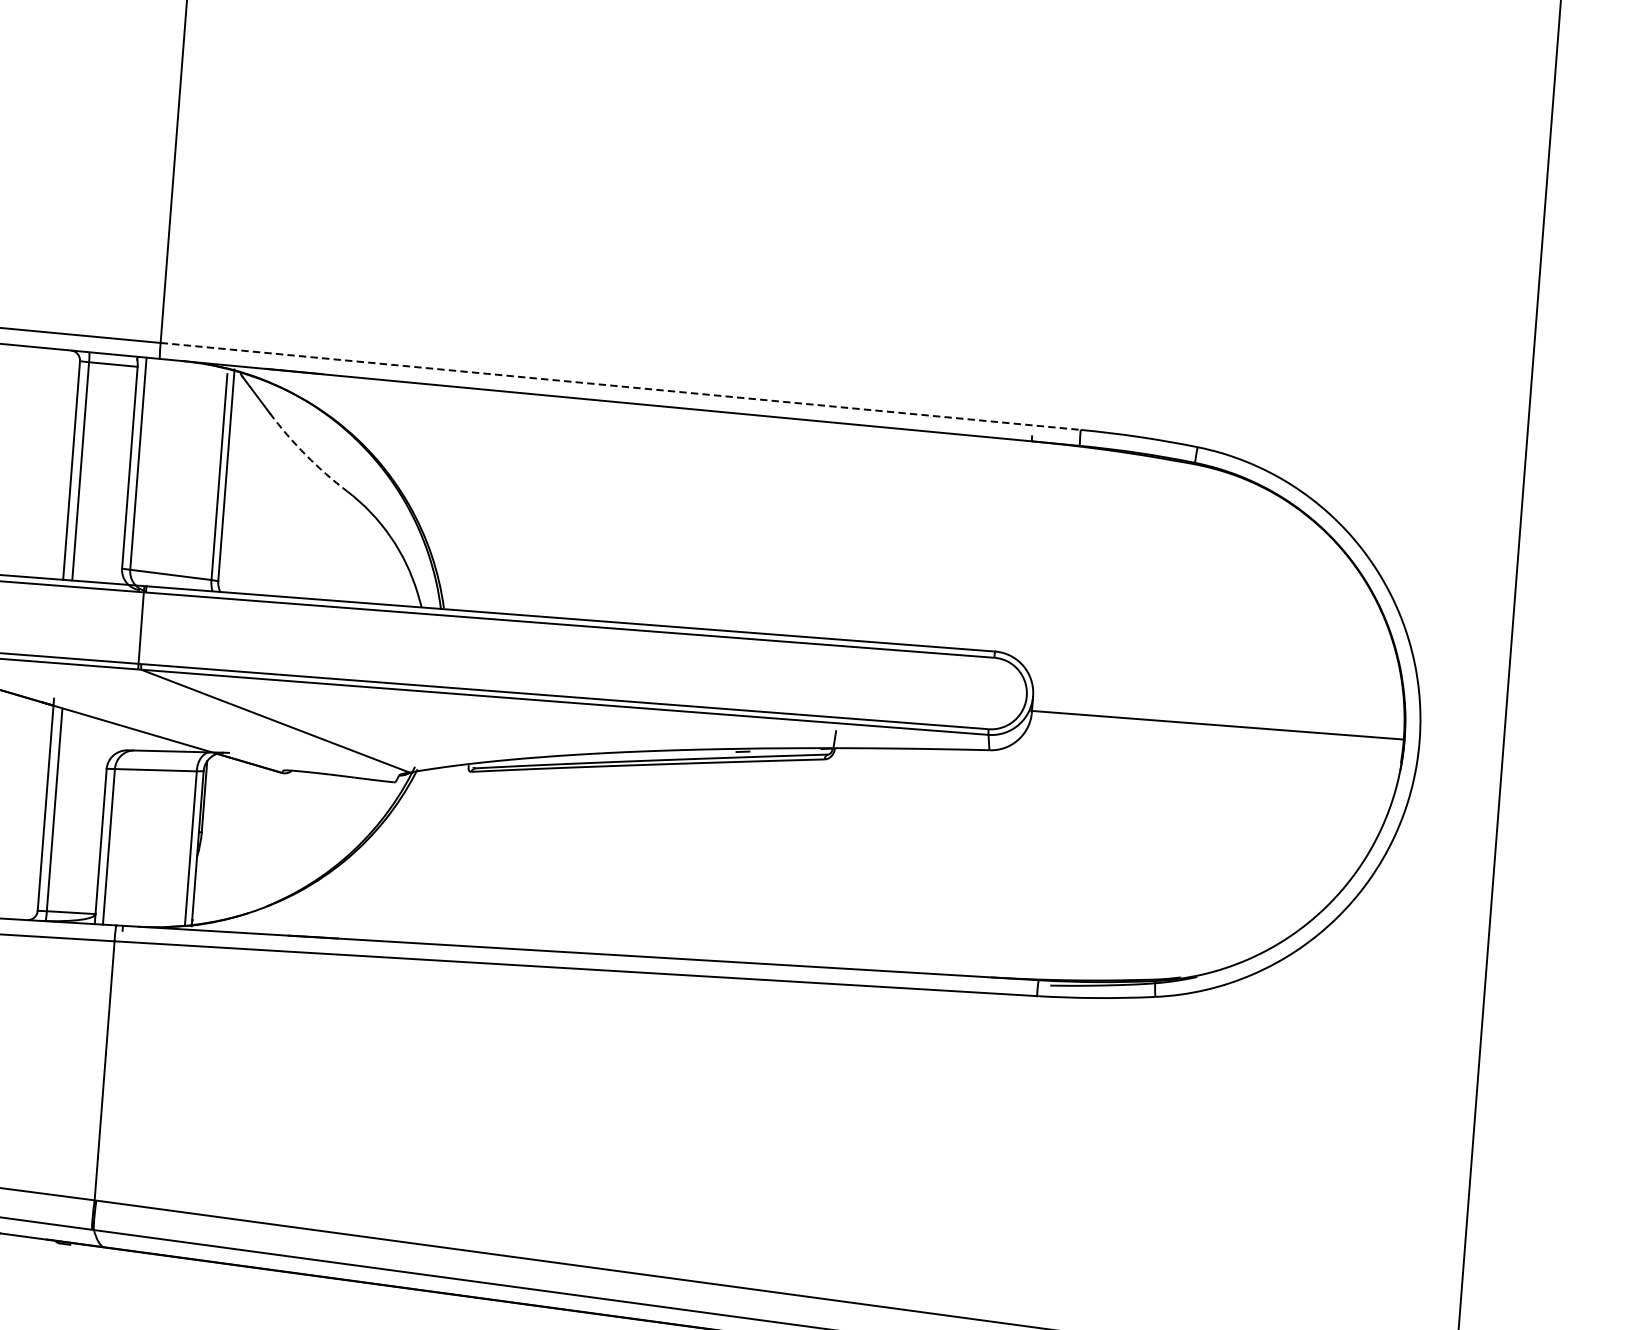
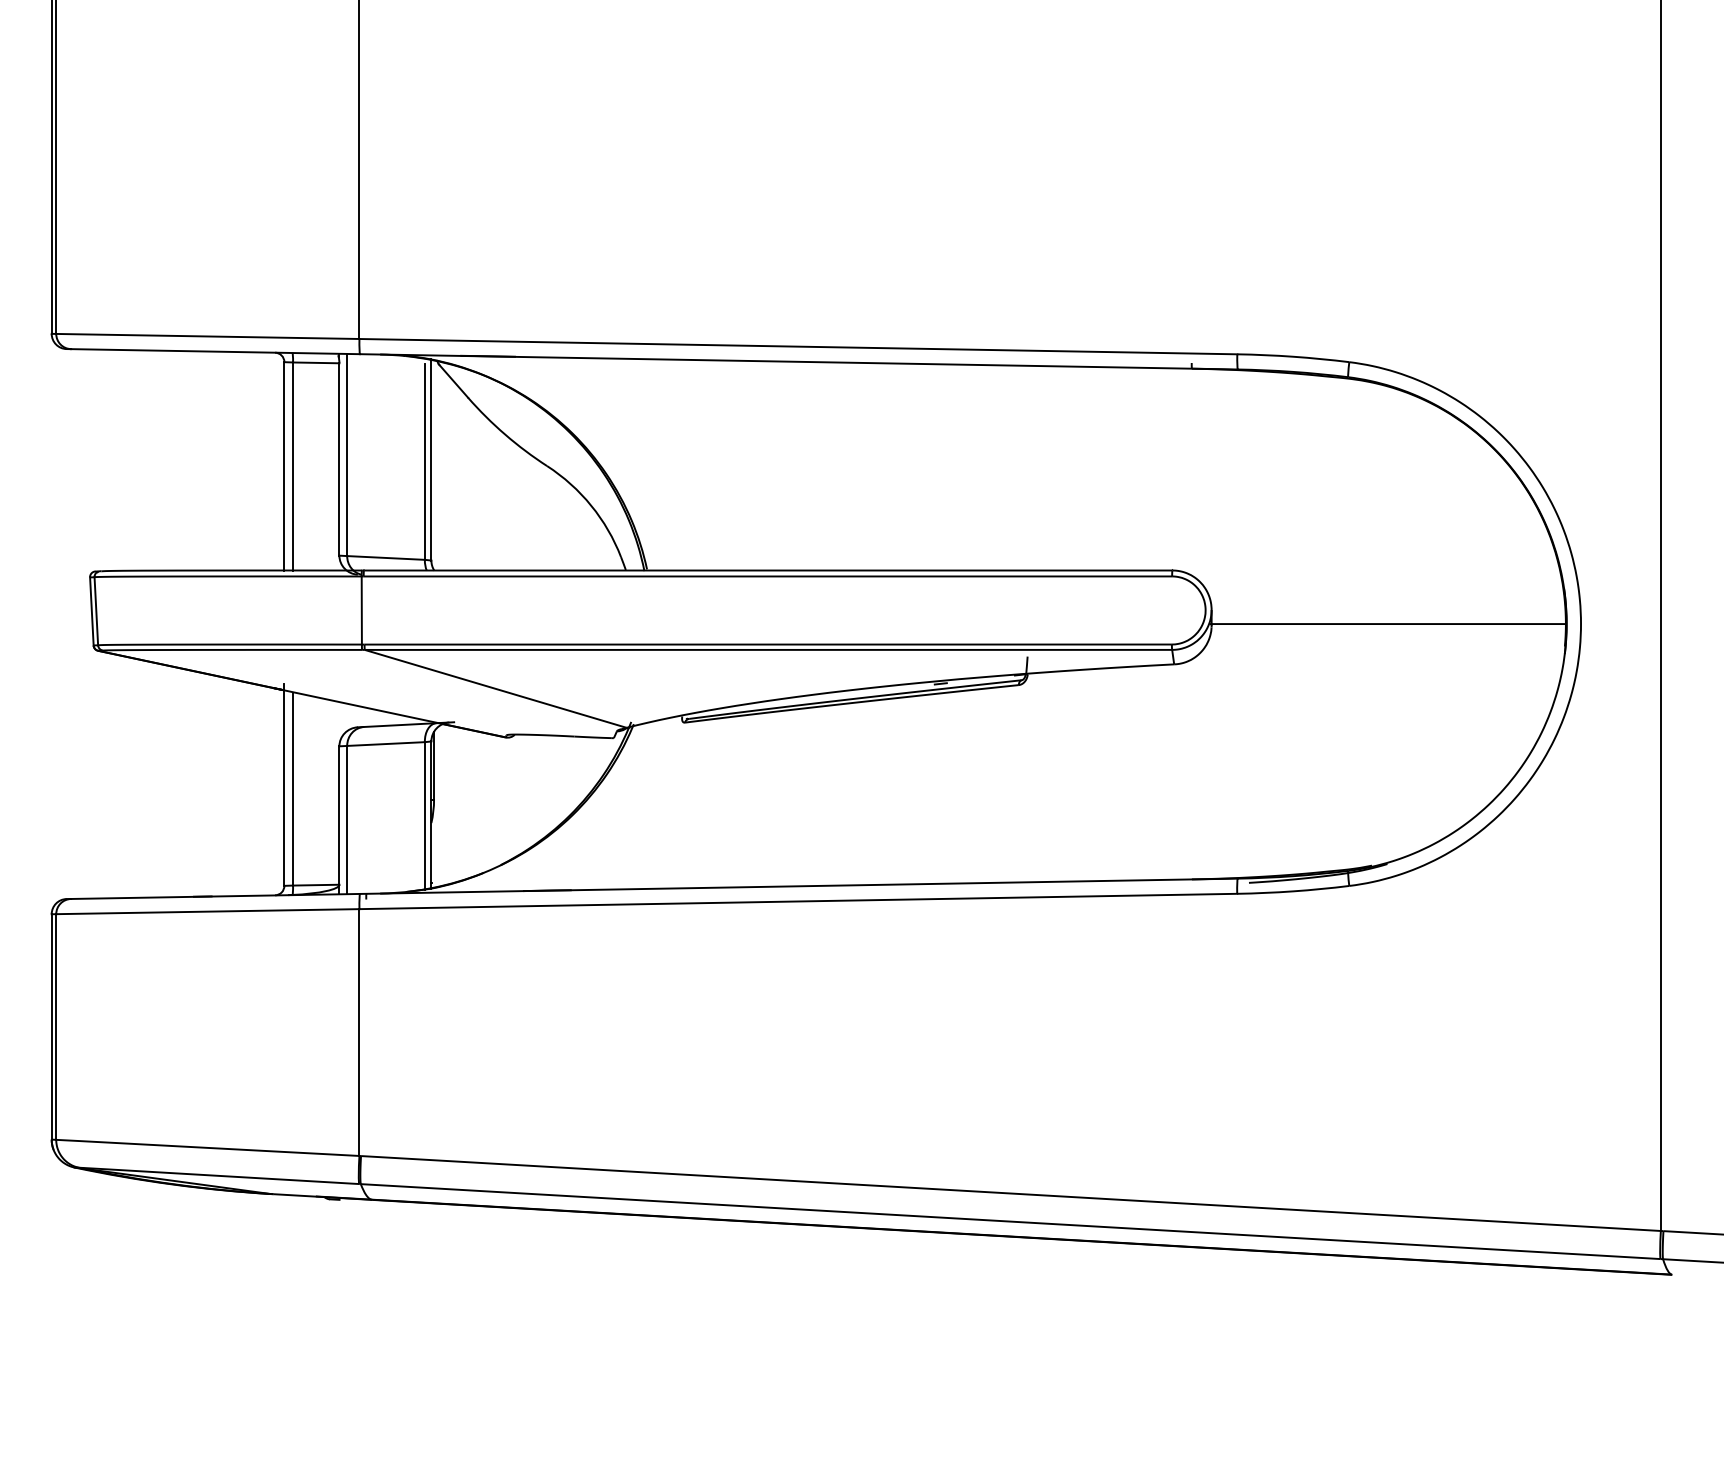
line: (620, 386) -> (798, 346), dashed -> solid
arc: (306, 454) -> (505, 434), dashed -> solid

